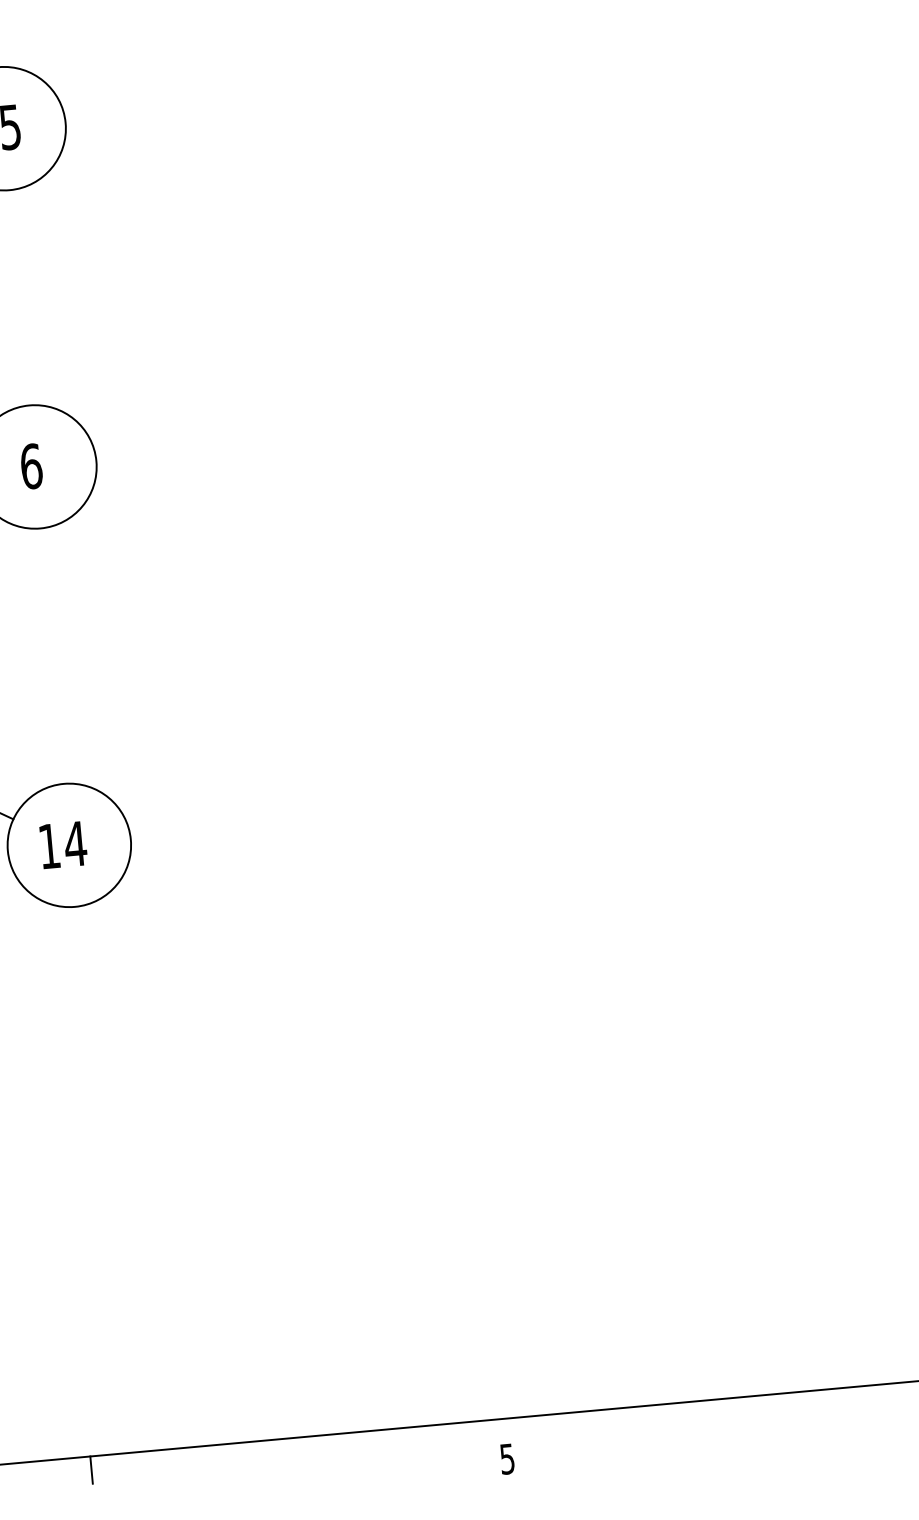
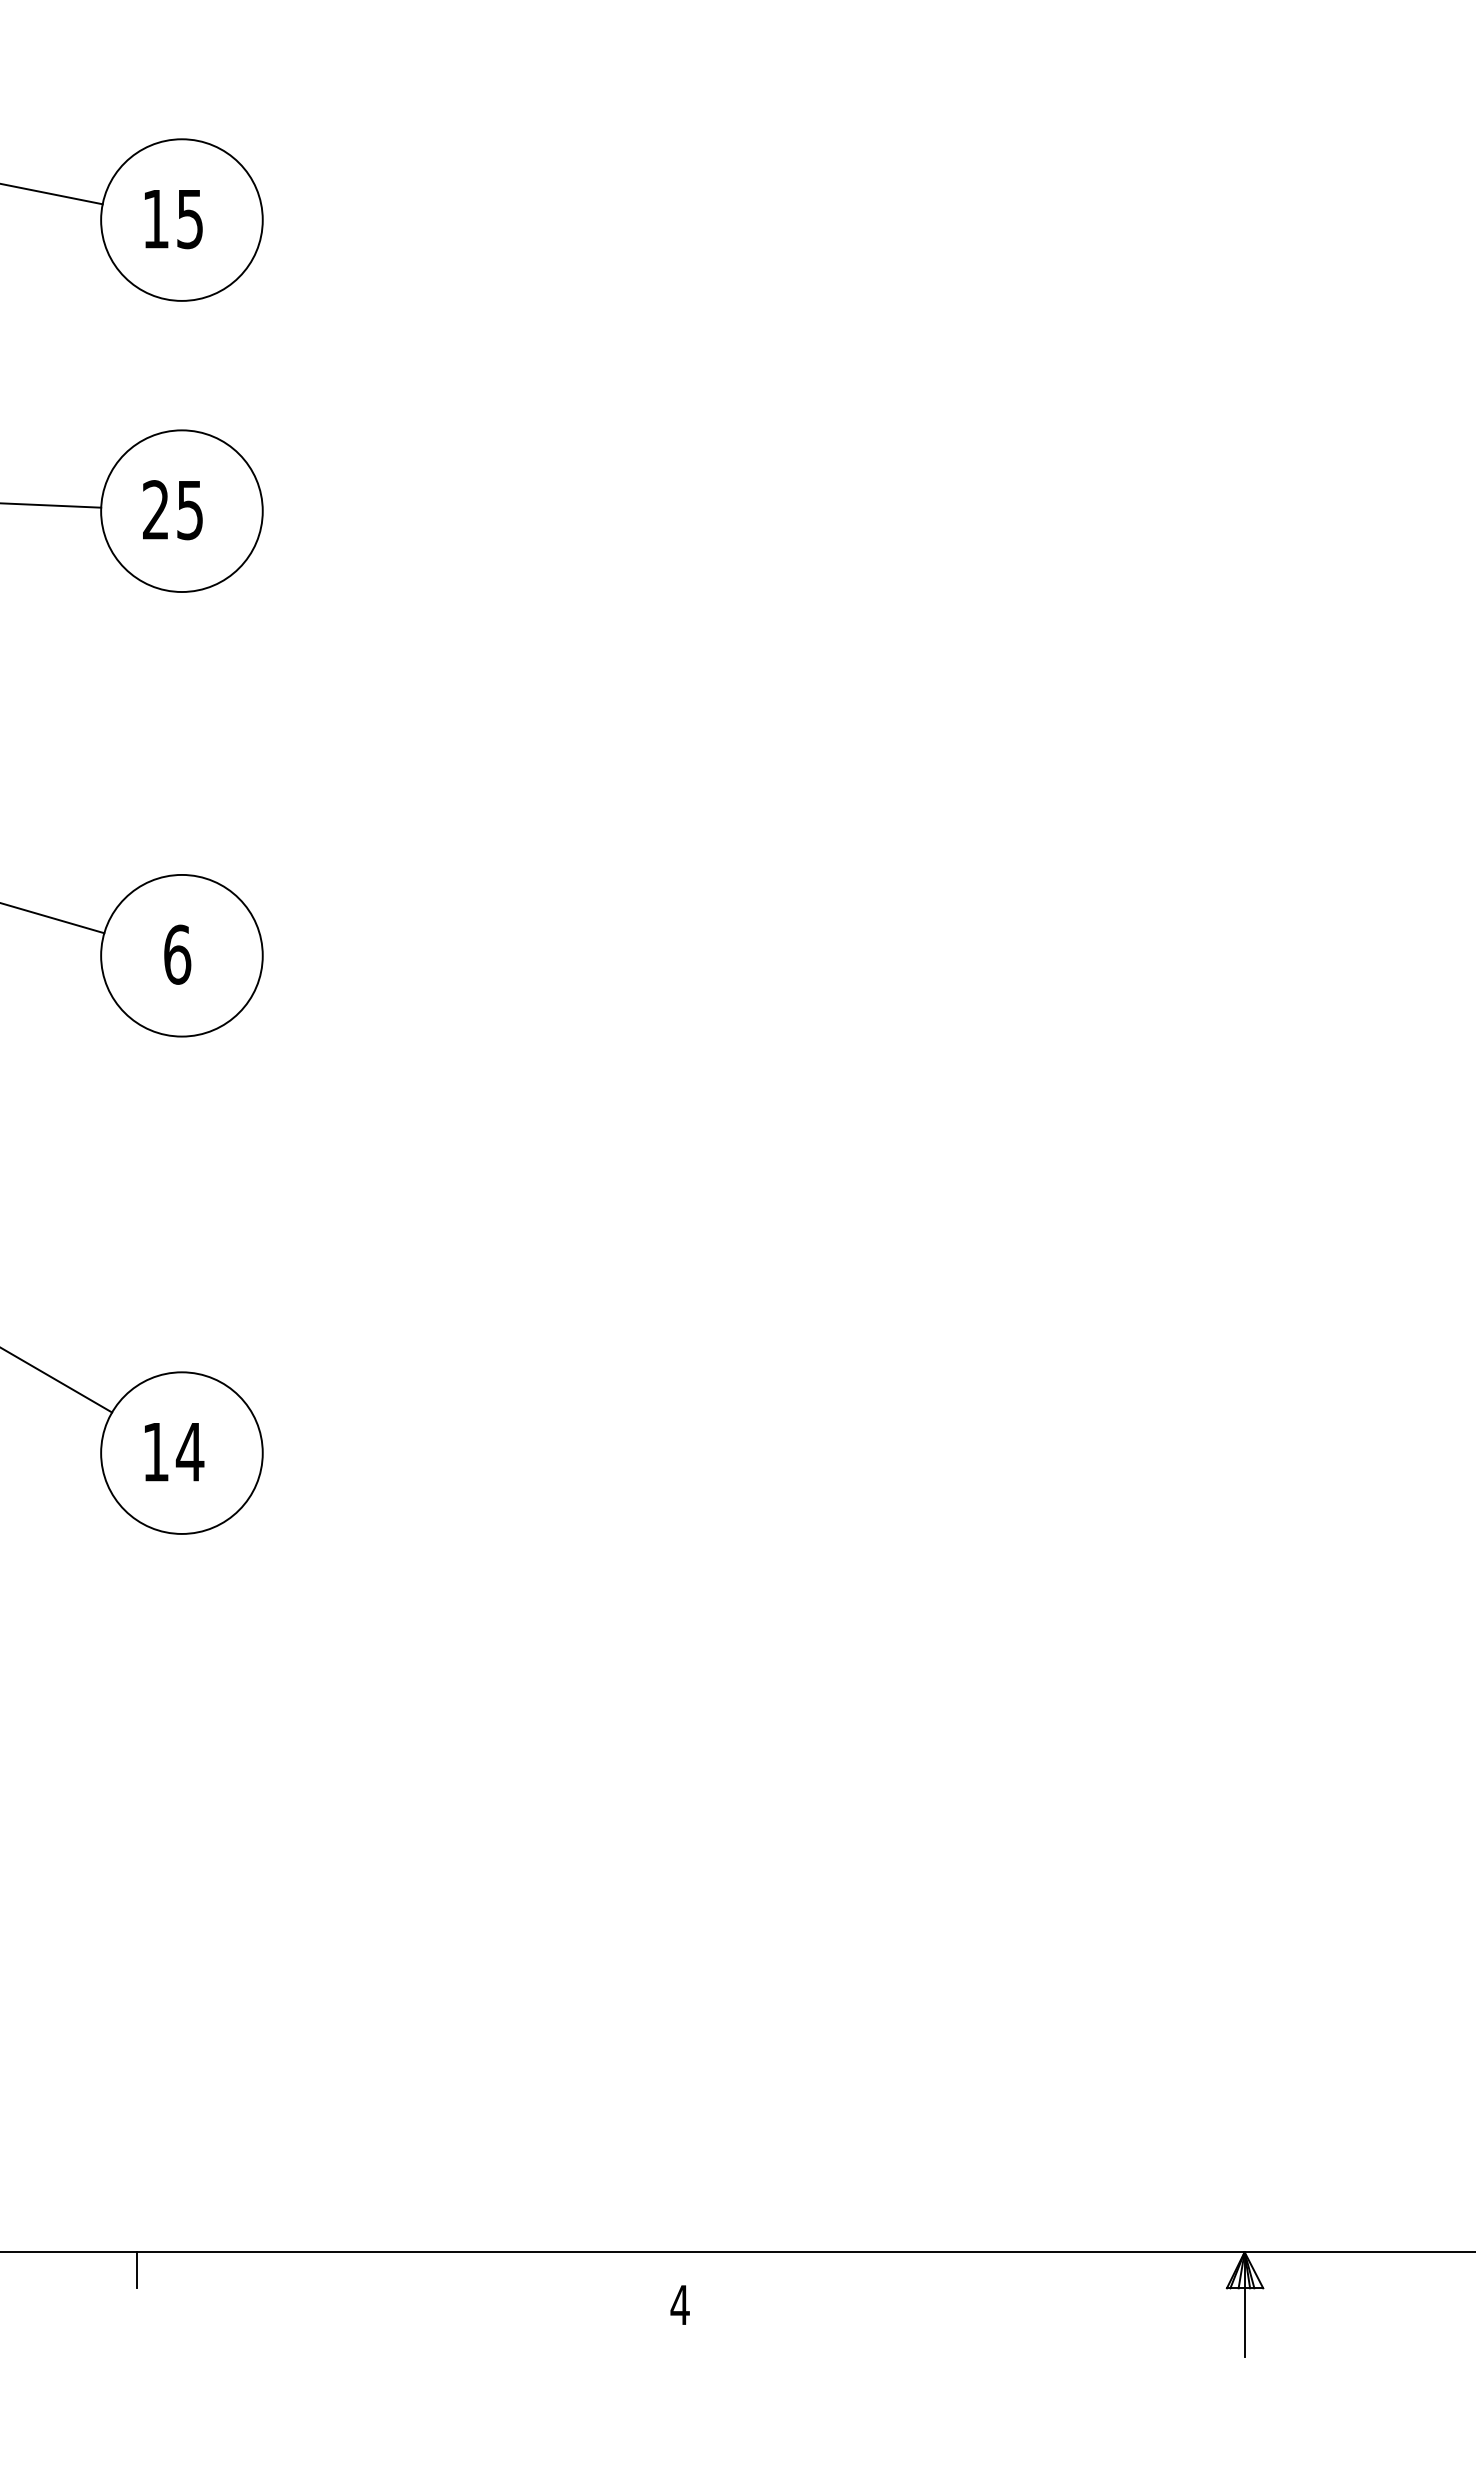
text: (506, 1459) -> (679, 2305), 5 -> 4

